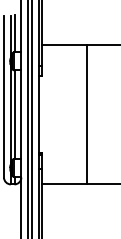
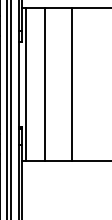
line: (45, 113) -> (26, 83), added
line: (62, 113) -> (45, 83), added

